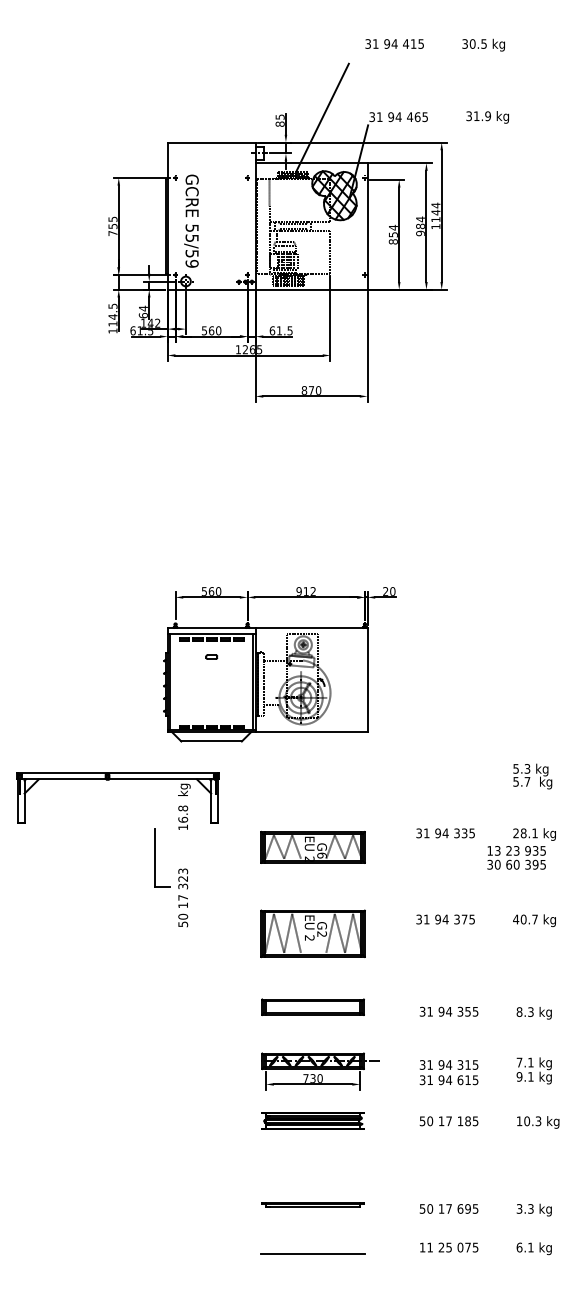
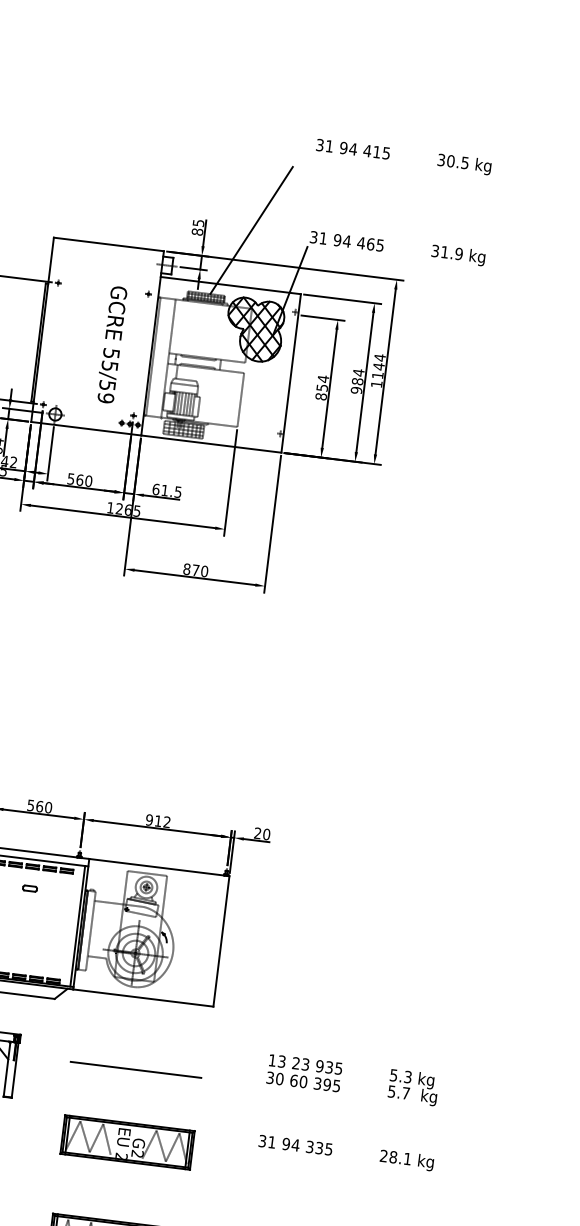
text: (191, 220) -> (111, 343), moved
line: (312, 789) -> (135, 1069), added
text: (321, 855) -> (136, 1153), G6 -> G2
text: (516, 857) -> (304, 1072), moved

